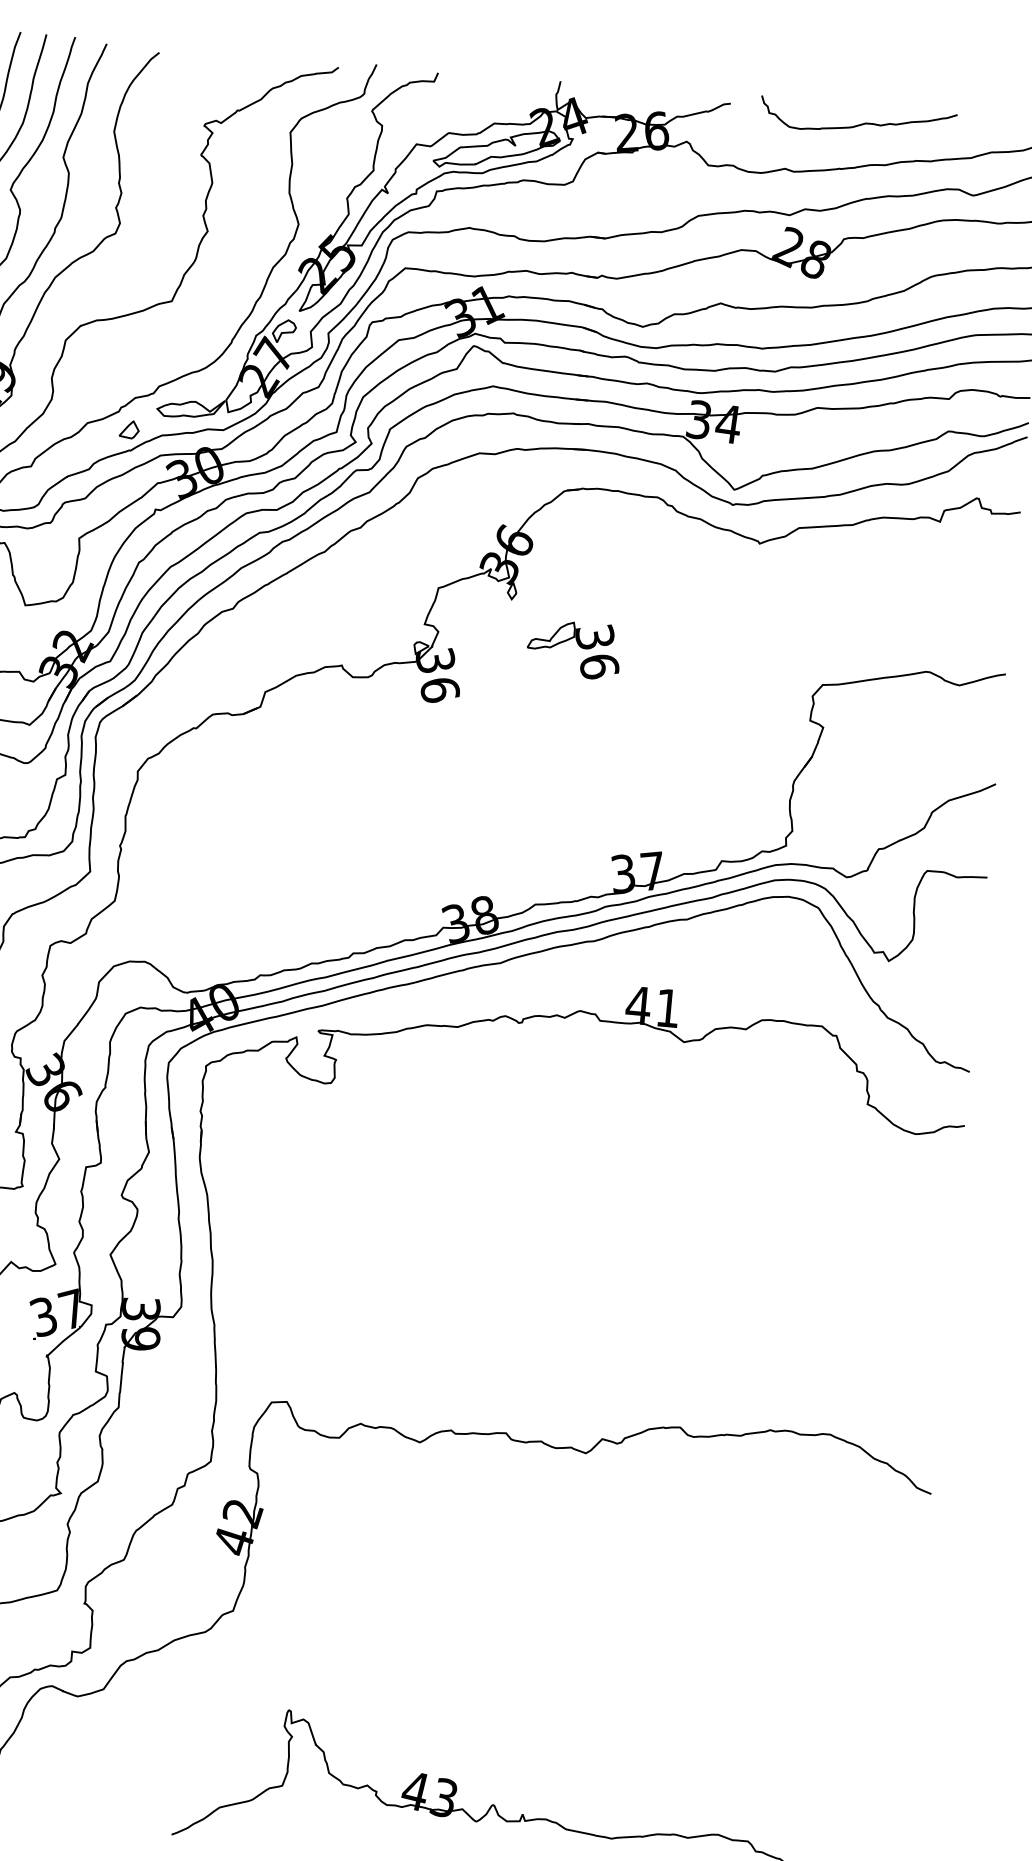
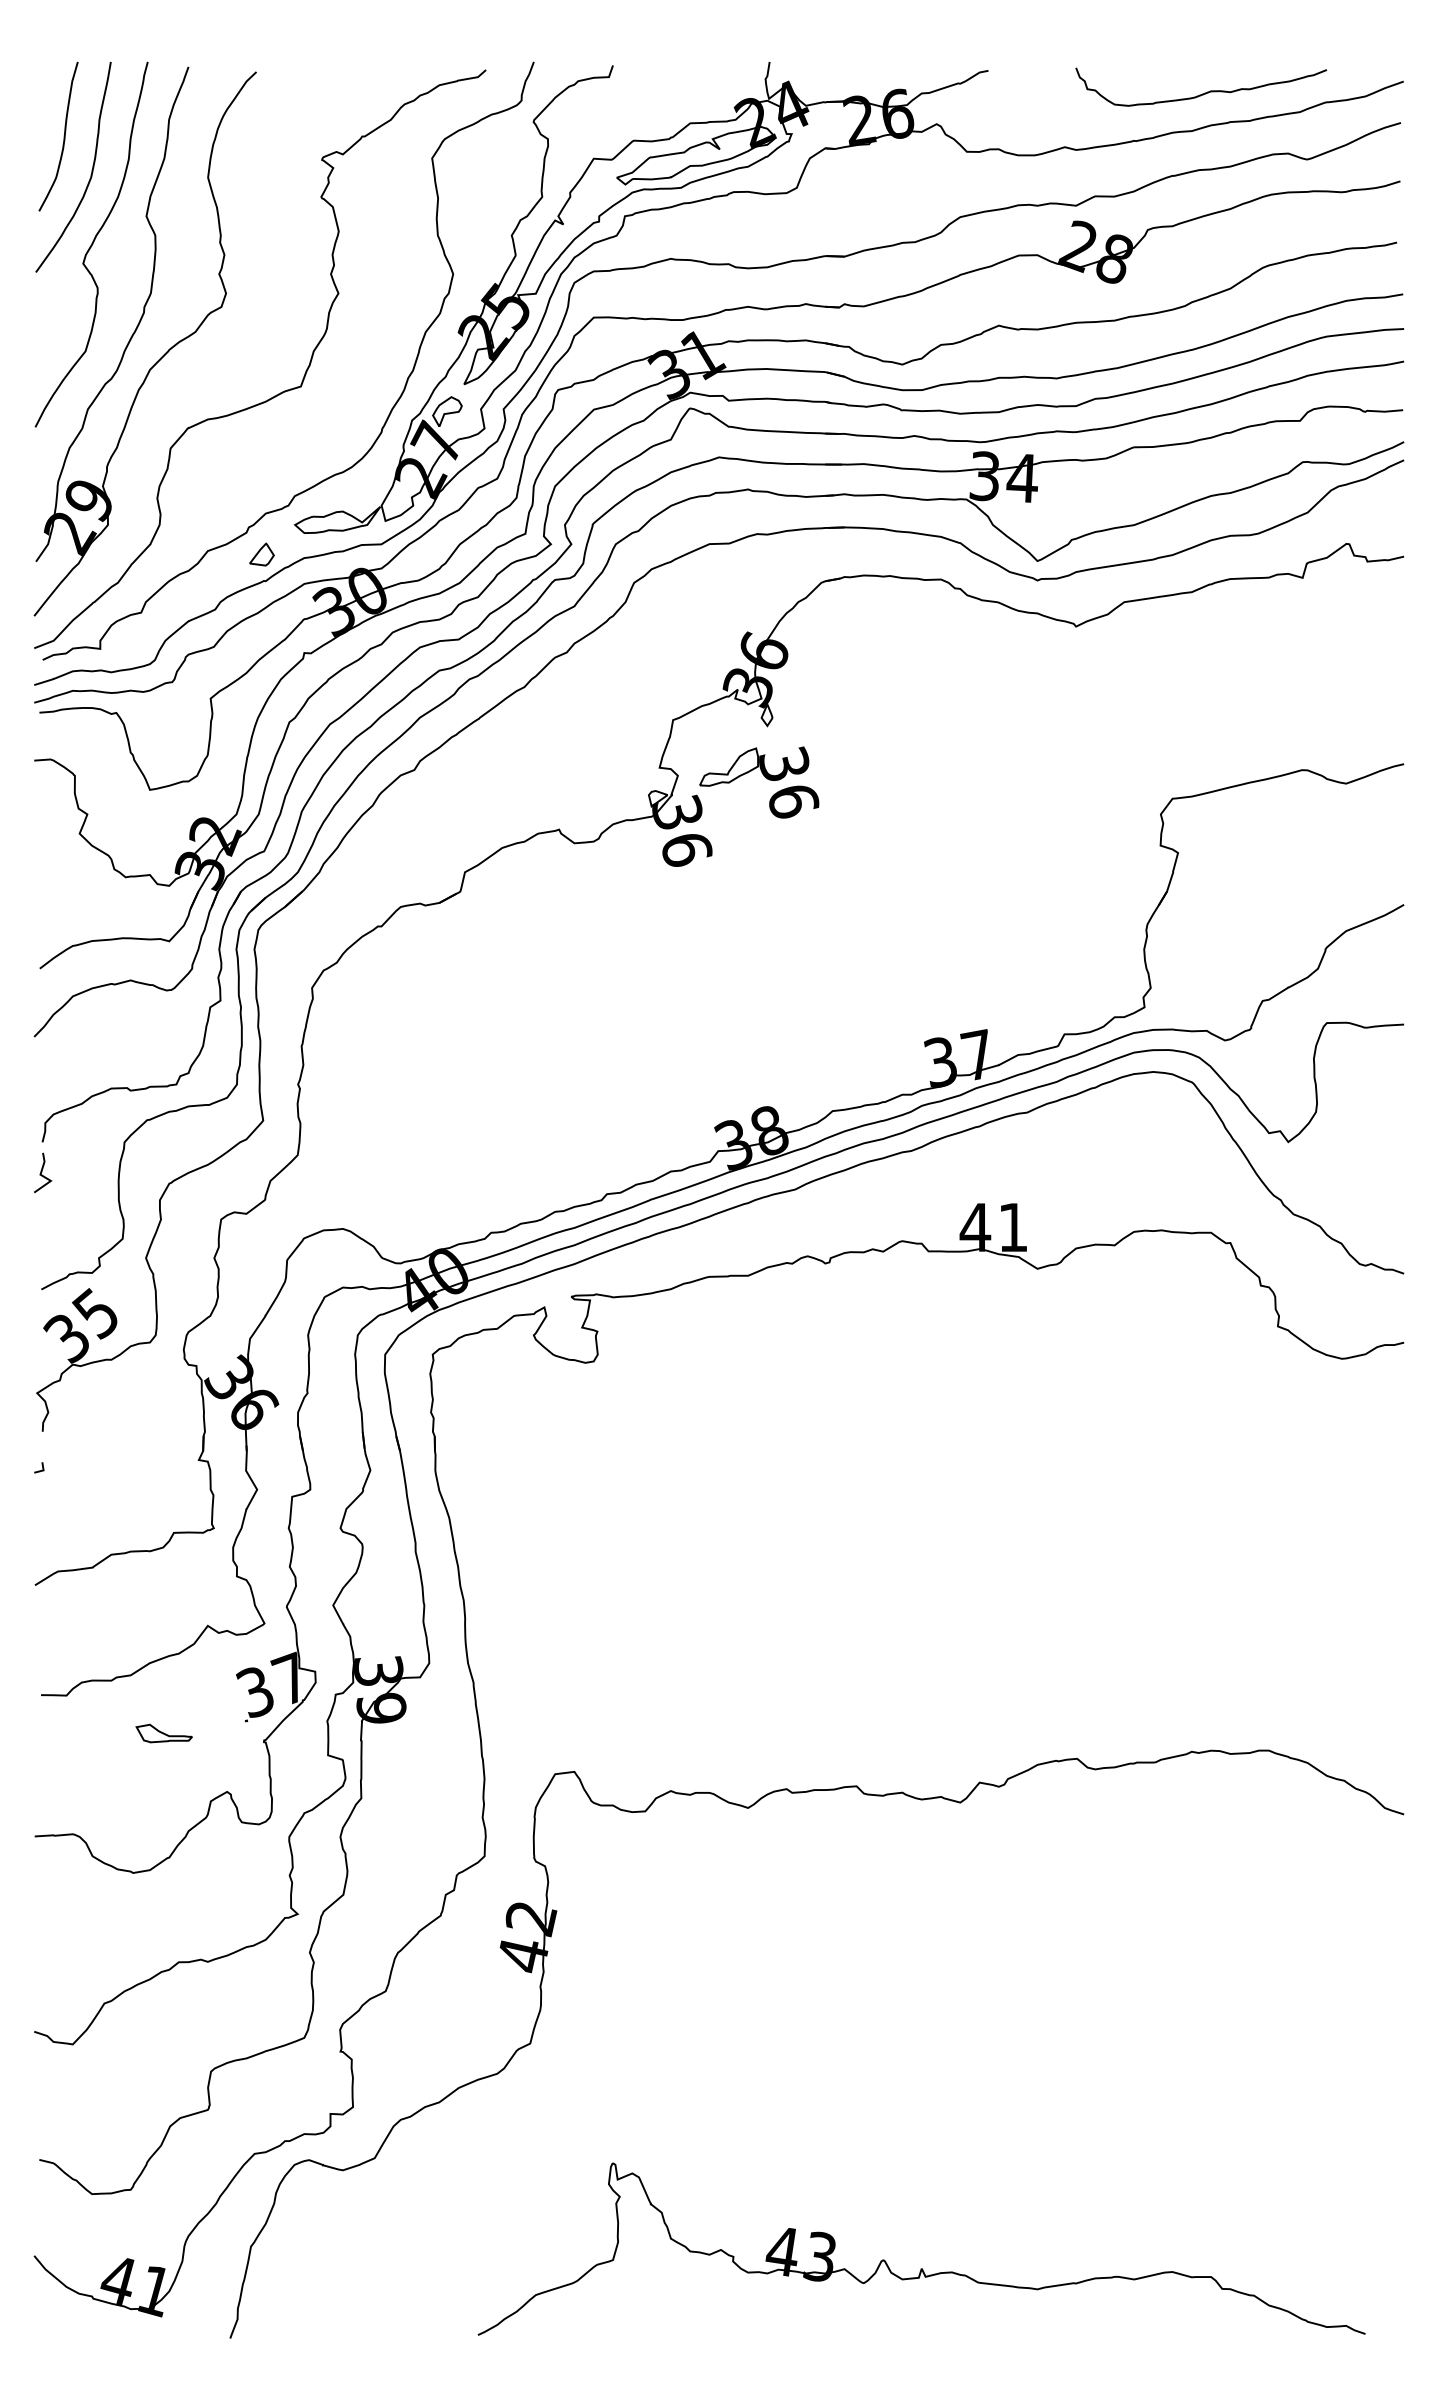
curve: (860, 123) -> (1204, 92), moved
part: (578, 645) -> (764, 777), moved

